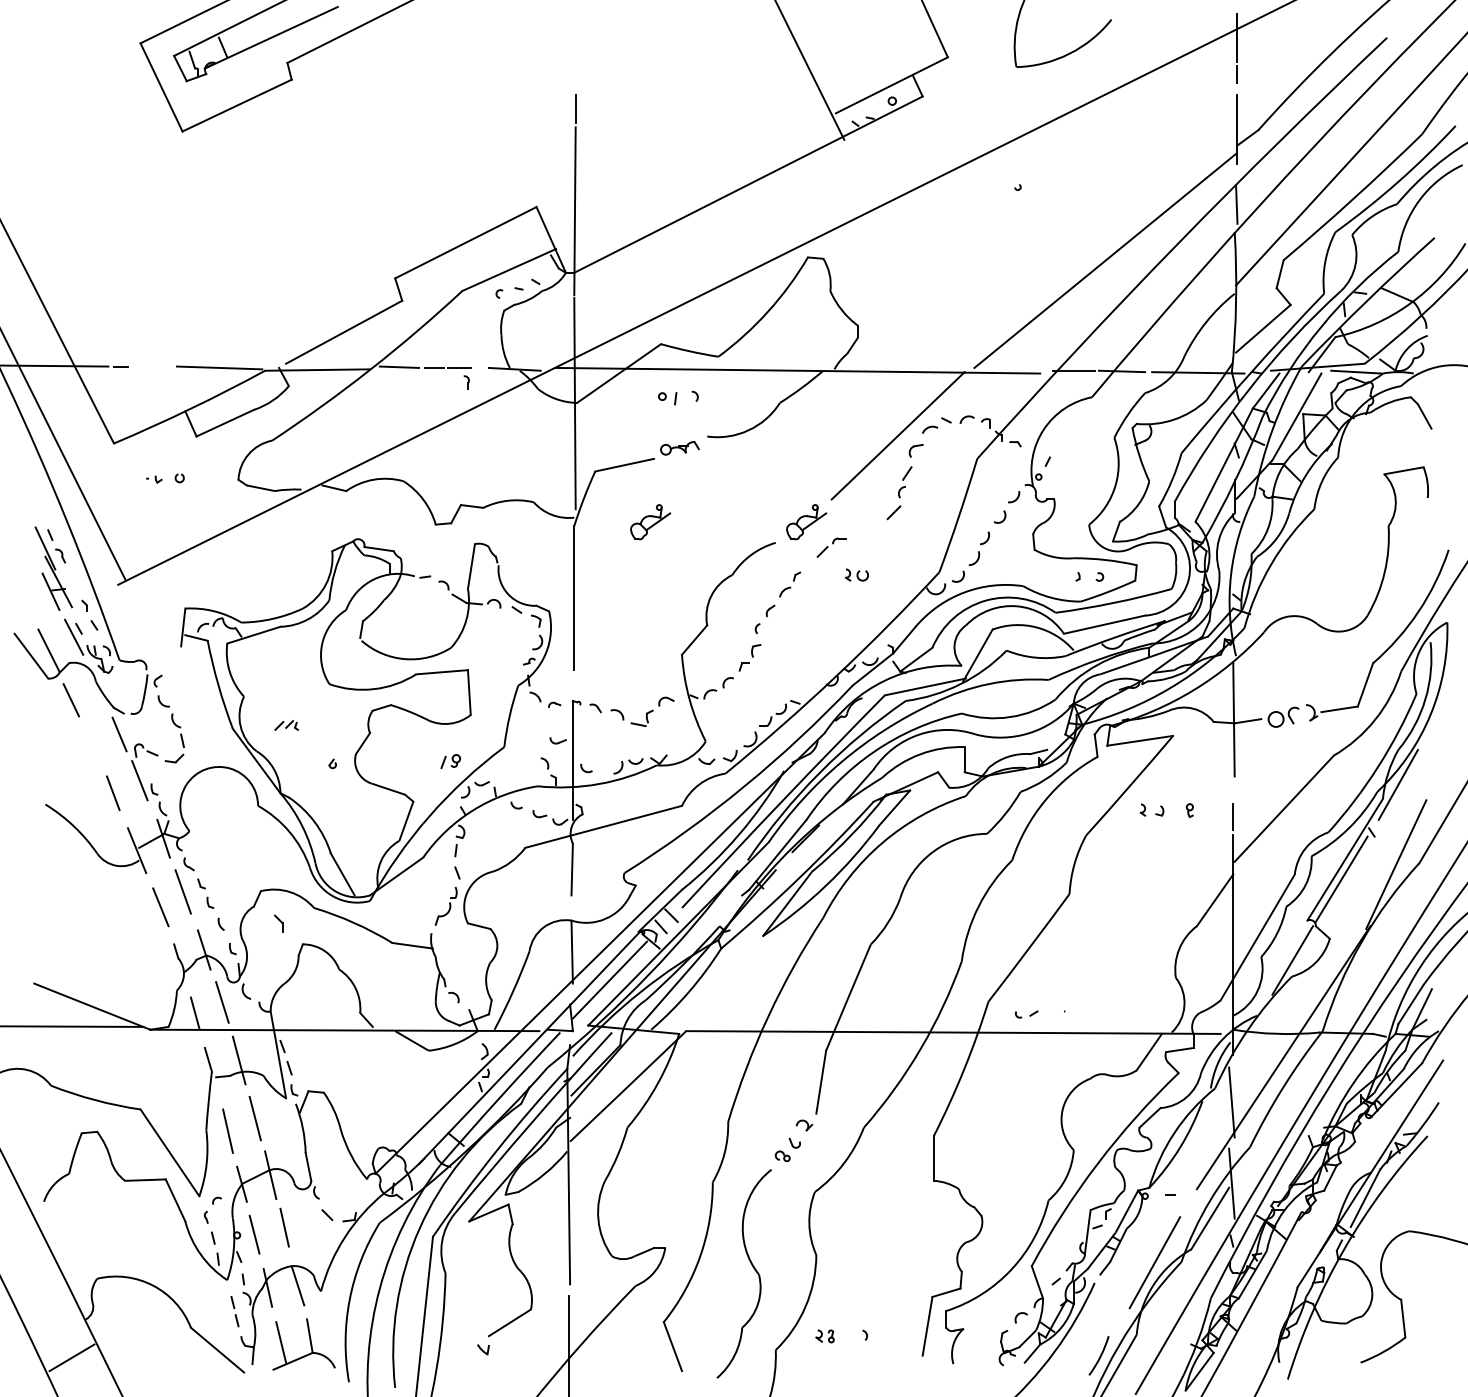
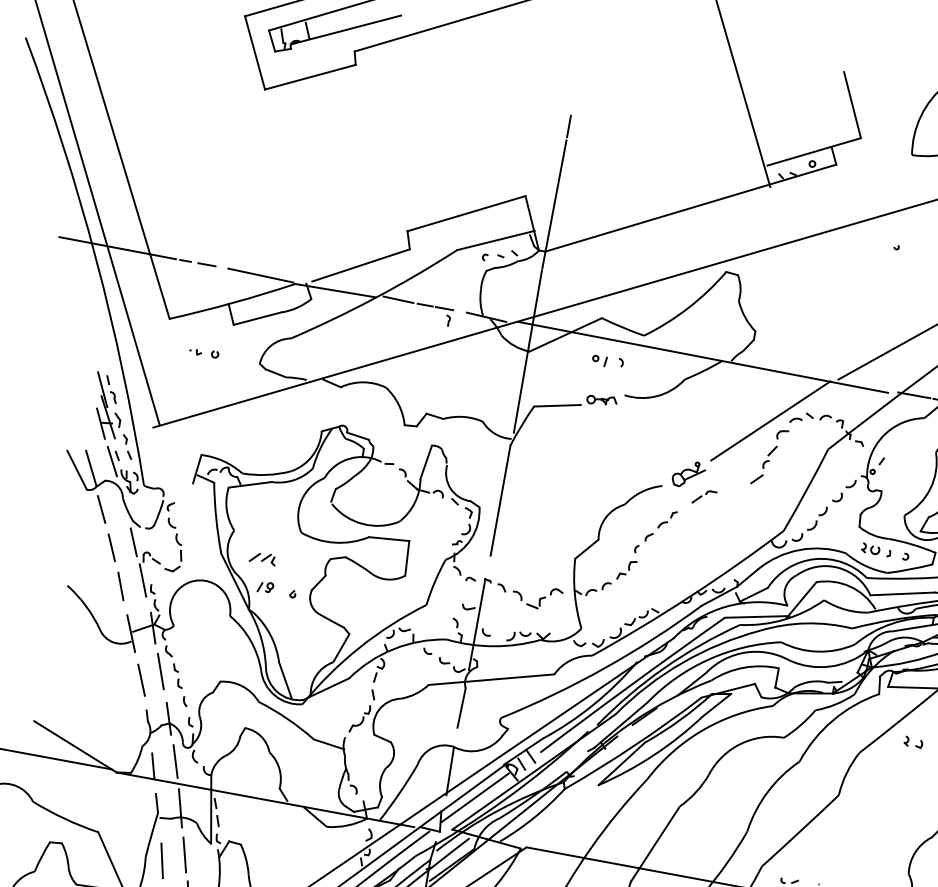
line: (148, 366) -> (206, 264), added
part: (650, 522) -> (569, 453), removed
part: (856, 574) -> (870, 548), moved
part: (286, 725) -> (262, 558), size x1.43
line: (93, 746) -> (112, 547), added
part: (450, 761) -> (265, 587), moved
part: (278, 923) -> (117, 420), moved

